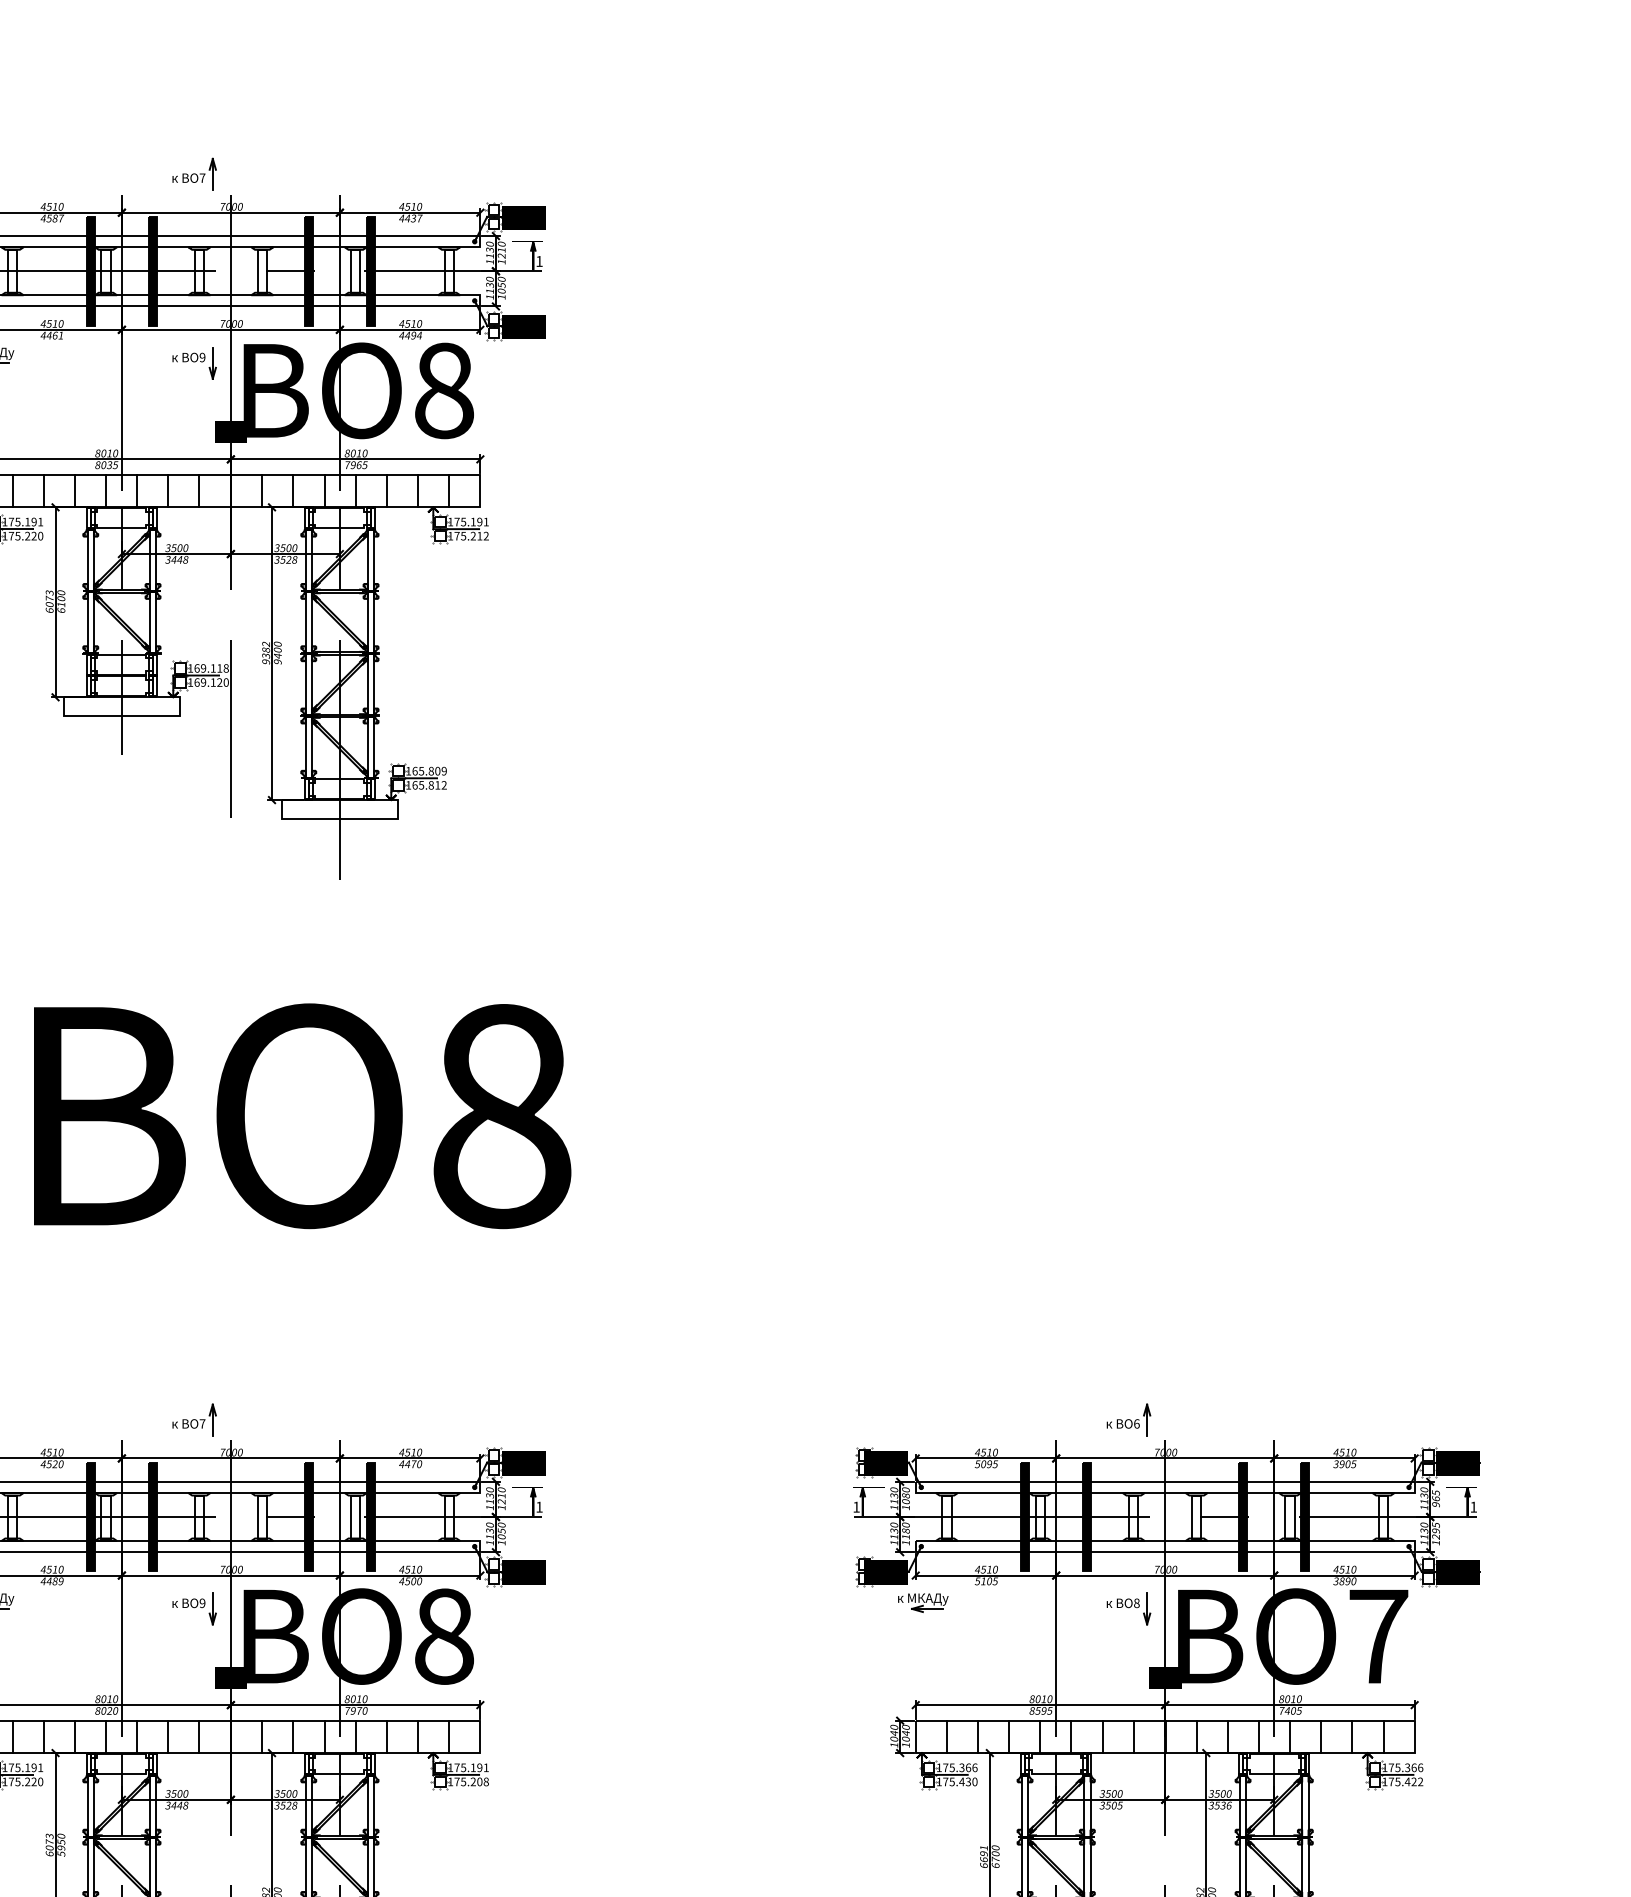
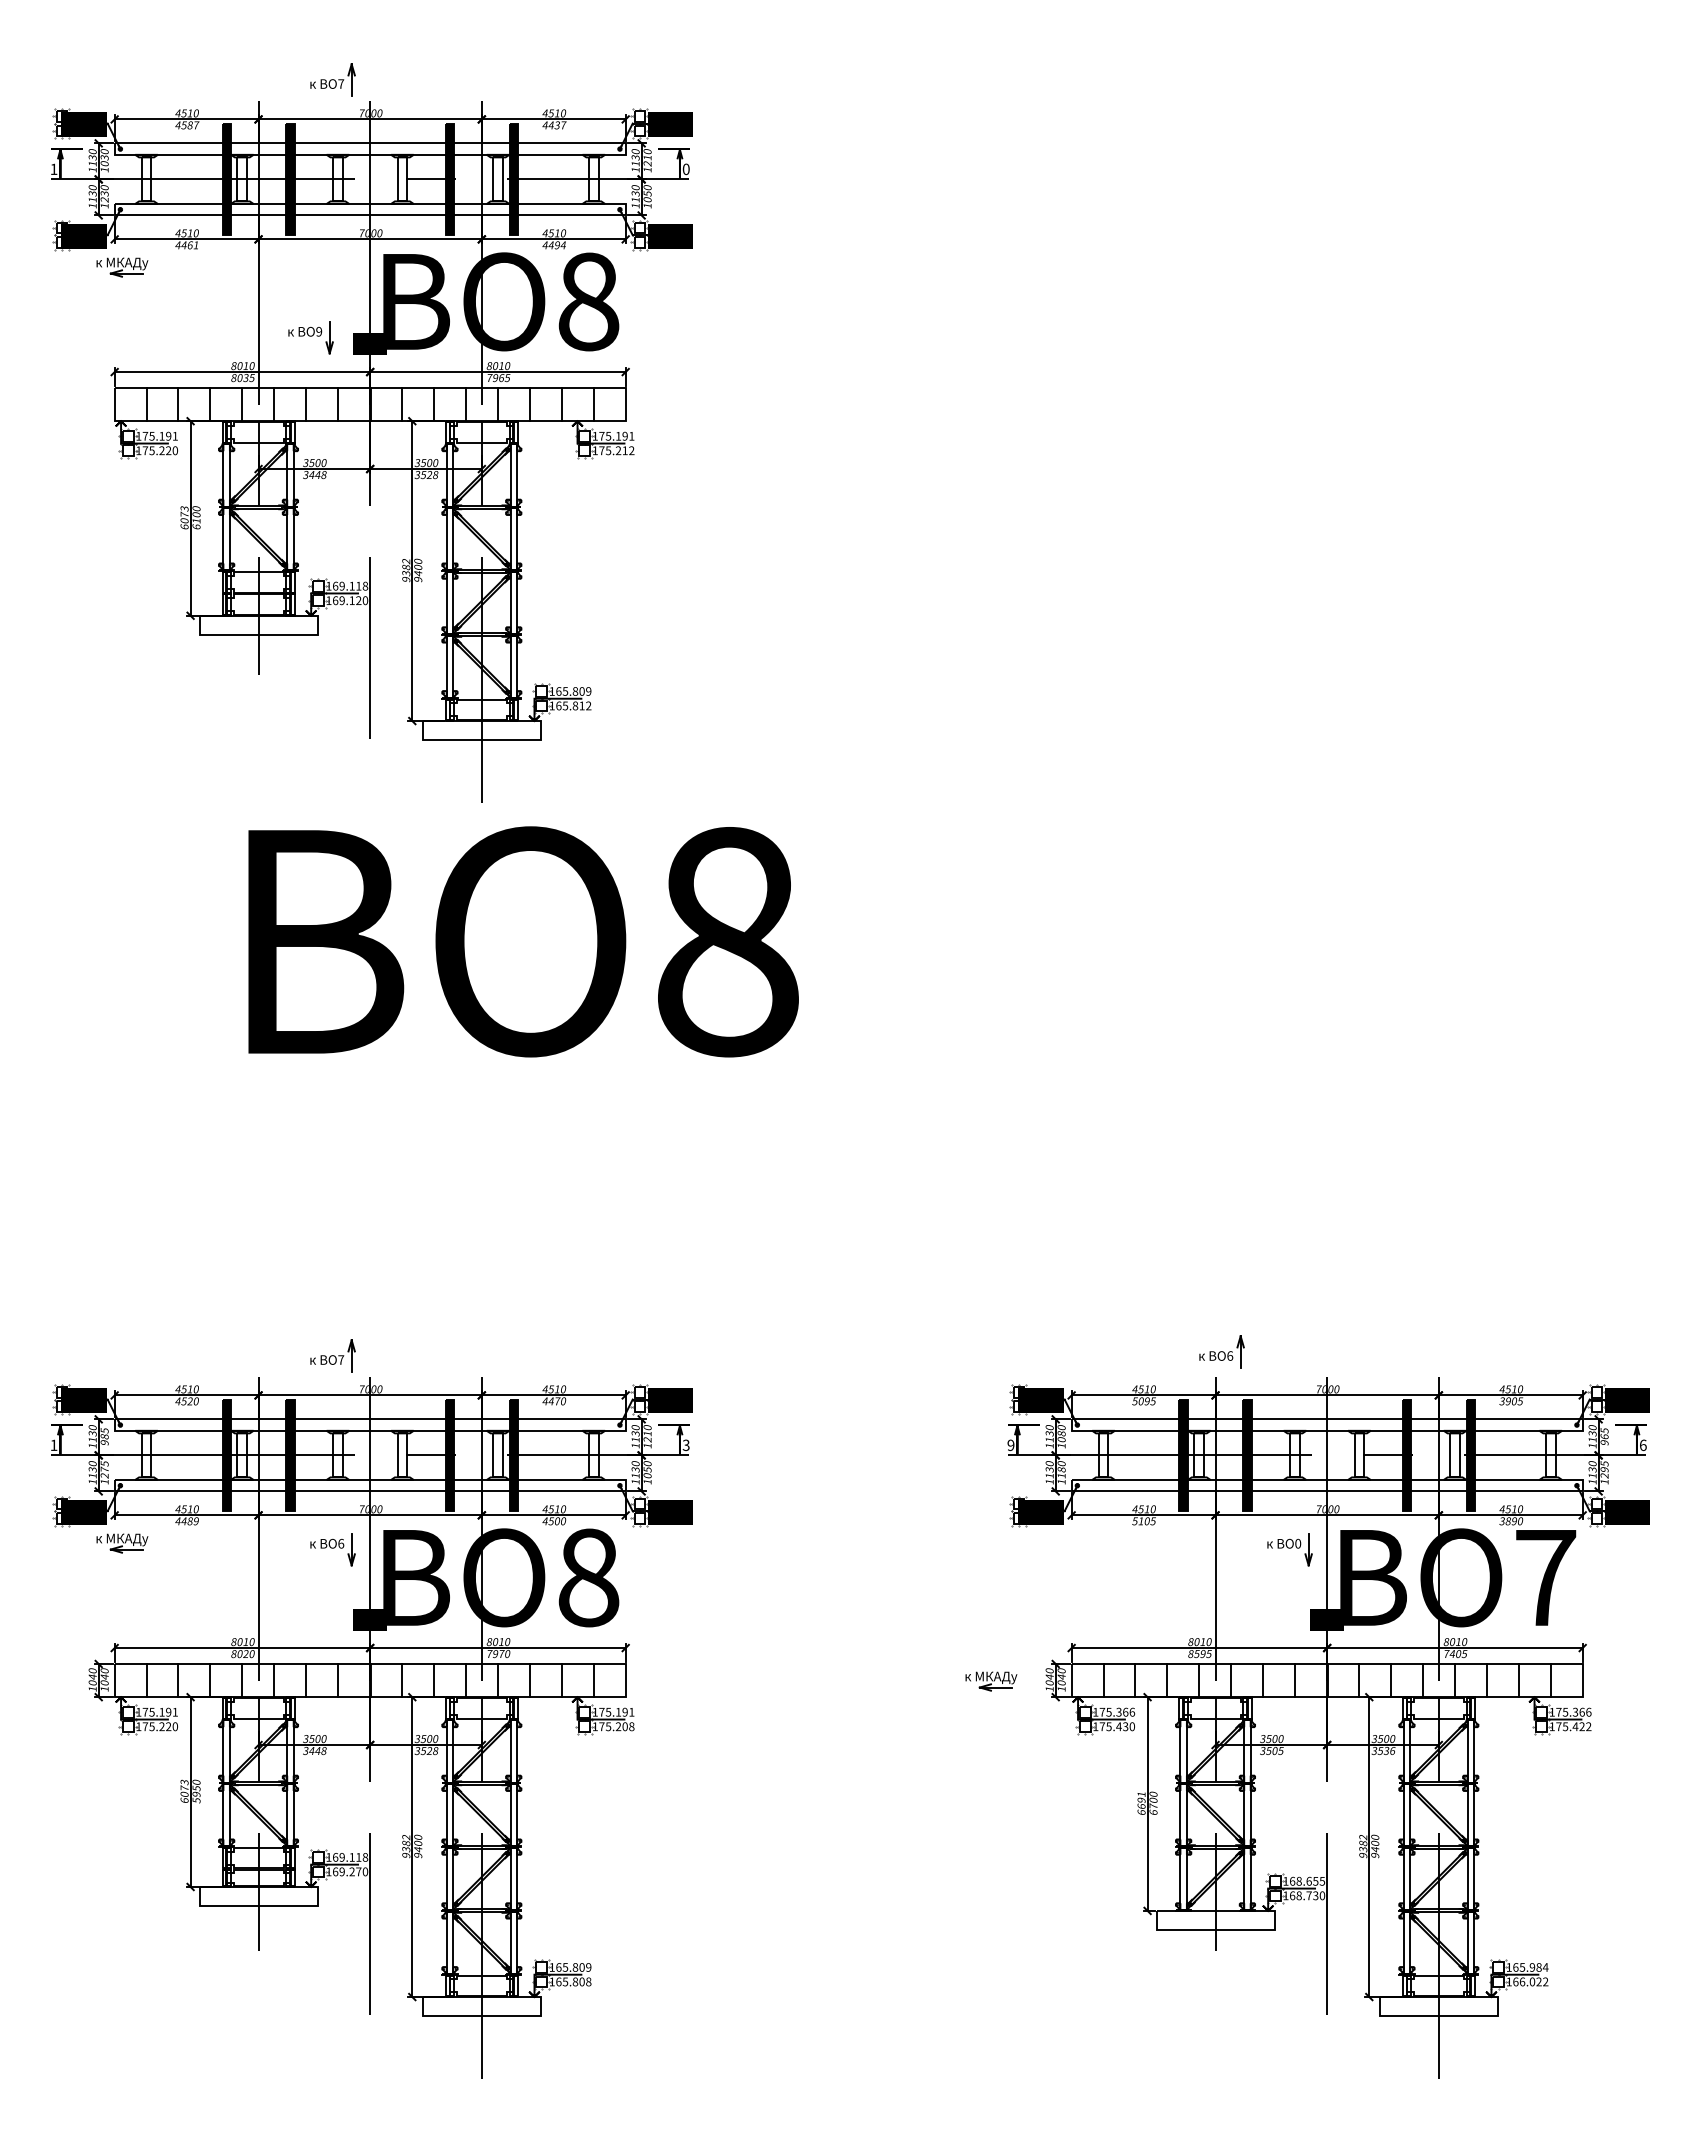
text: (538, 261) -> (685, 169), 1 -> 0
part: (194, 363) -> (310, 337), moved
text: (302, 1115) -> (523, 941), moved
part: (1128, 1419) -> (1221, 1351), moved
text: (538, 1507) -> (685, 1445), 1 -> 3
text: (856, 1507) -> (1010, 1445), 1 -> 9
text: (1474, 1507) -> (1643, 1445), 1 -> 6
text: (202, 1603) -> (341, 1543), 9 -> 6
part: (923, 1603) -> (991, 1681), moved
text: (1137, 1603) -> (1298, 1543), 8 -> 0

